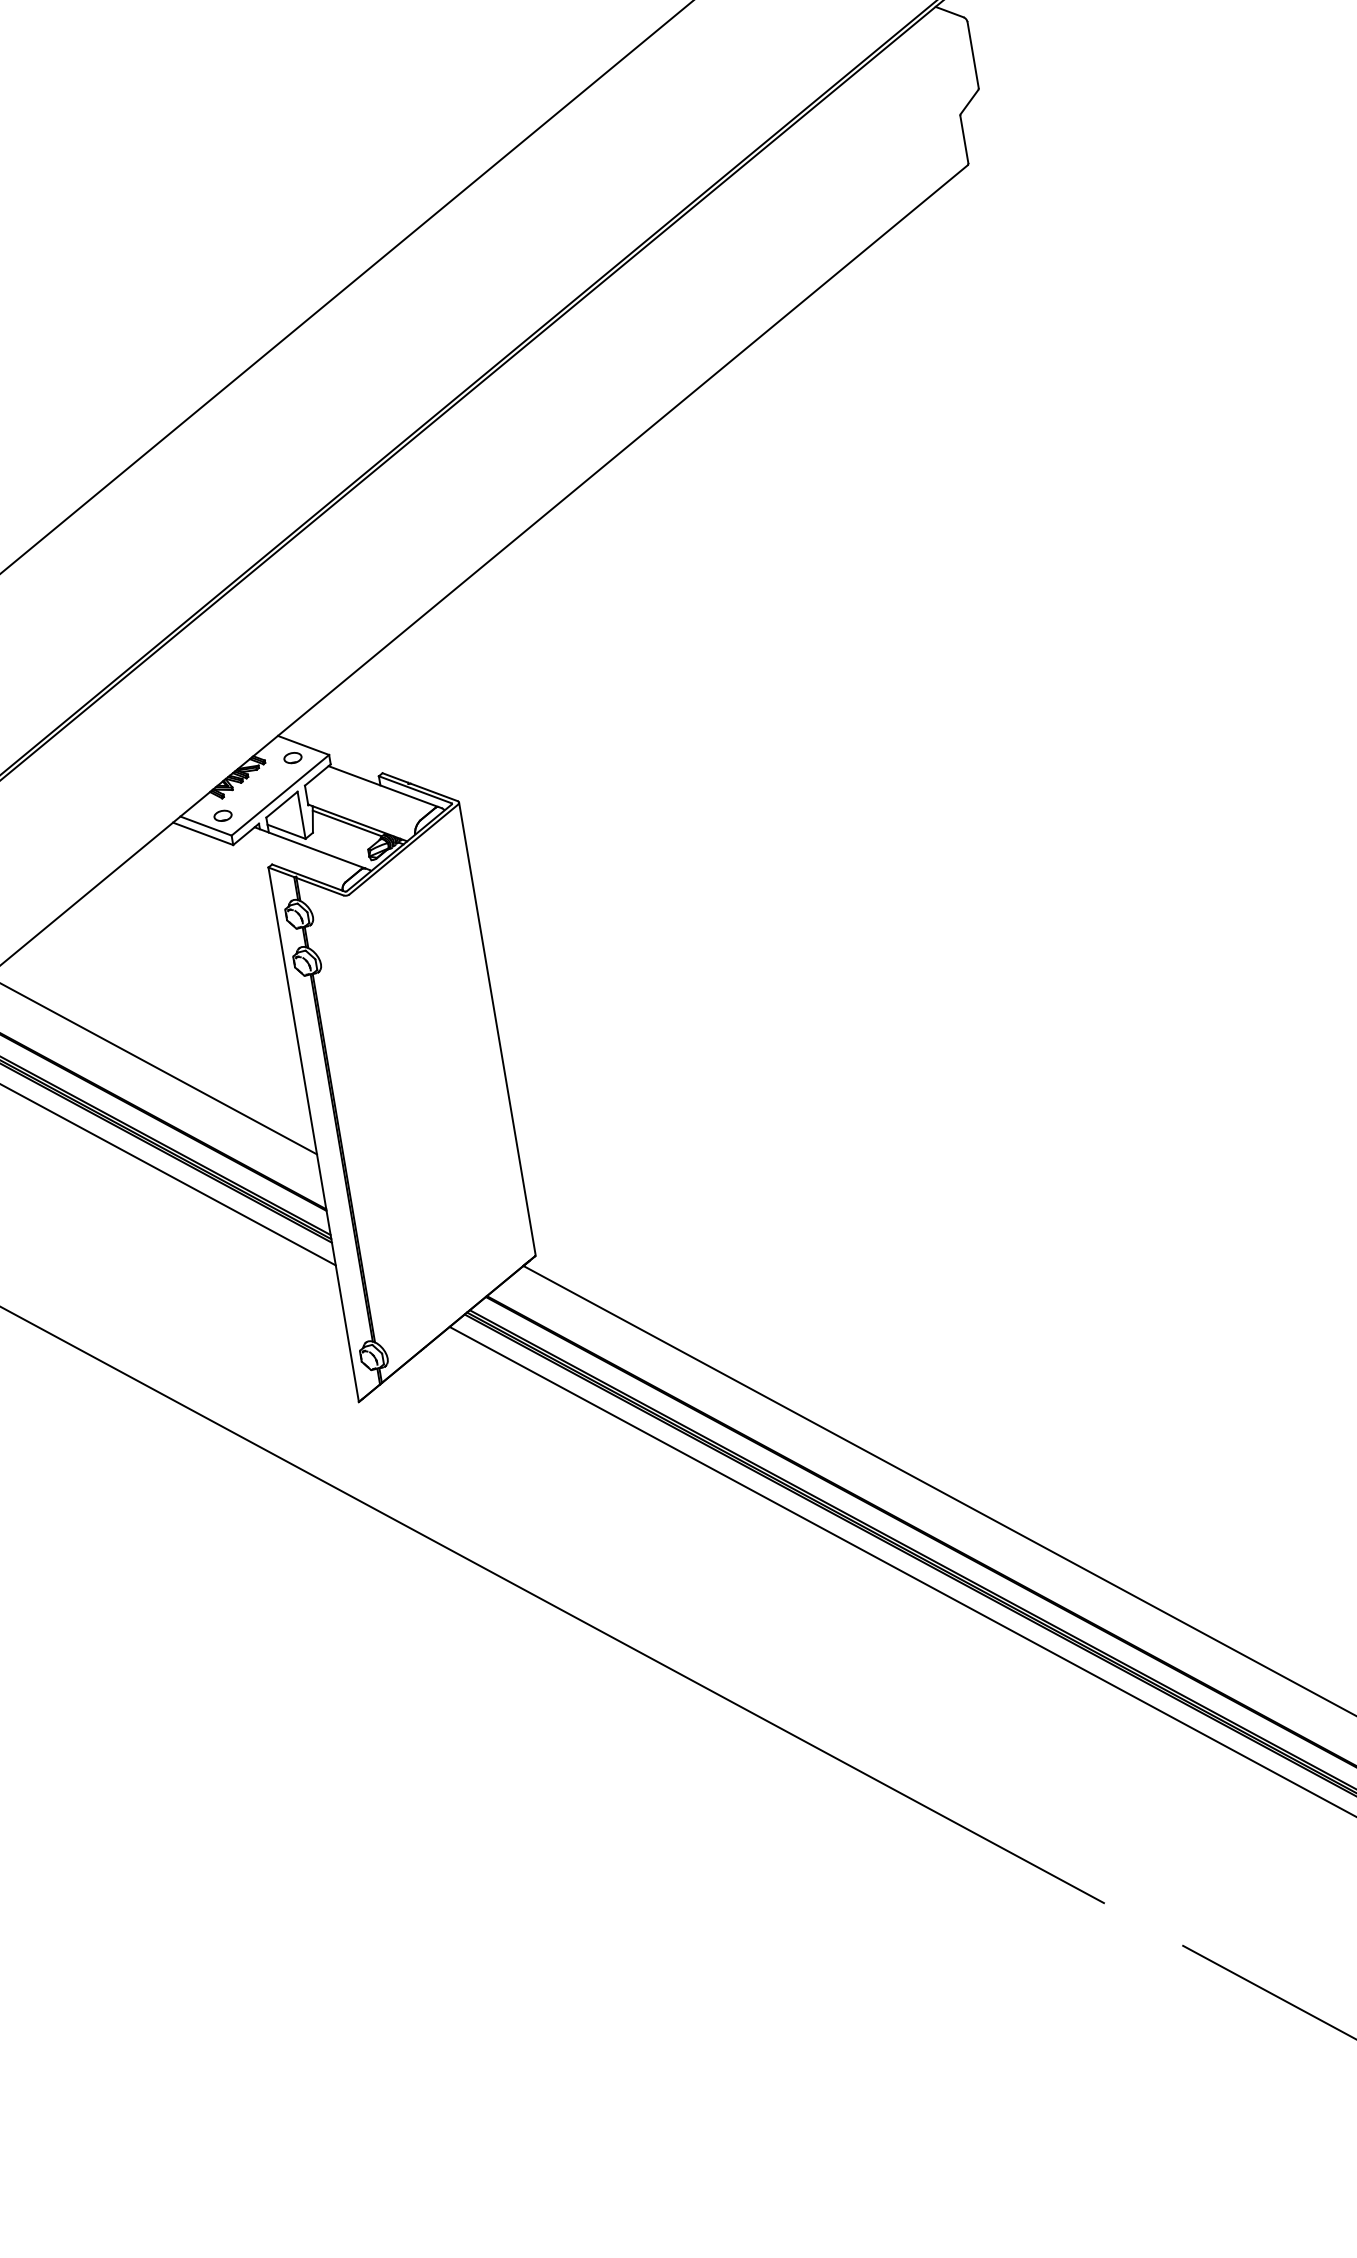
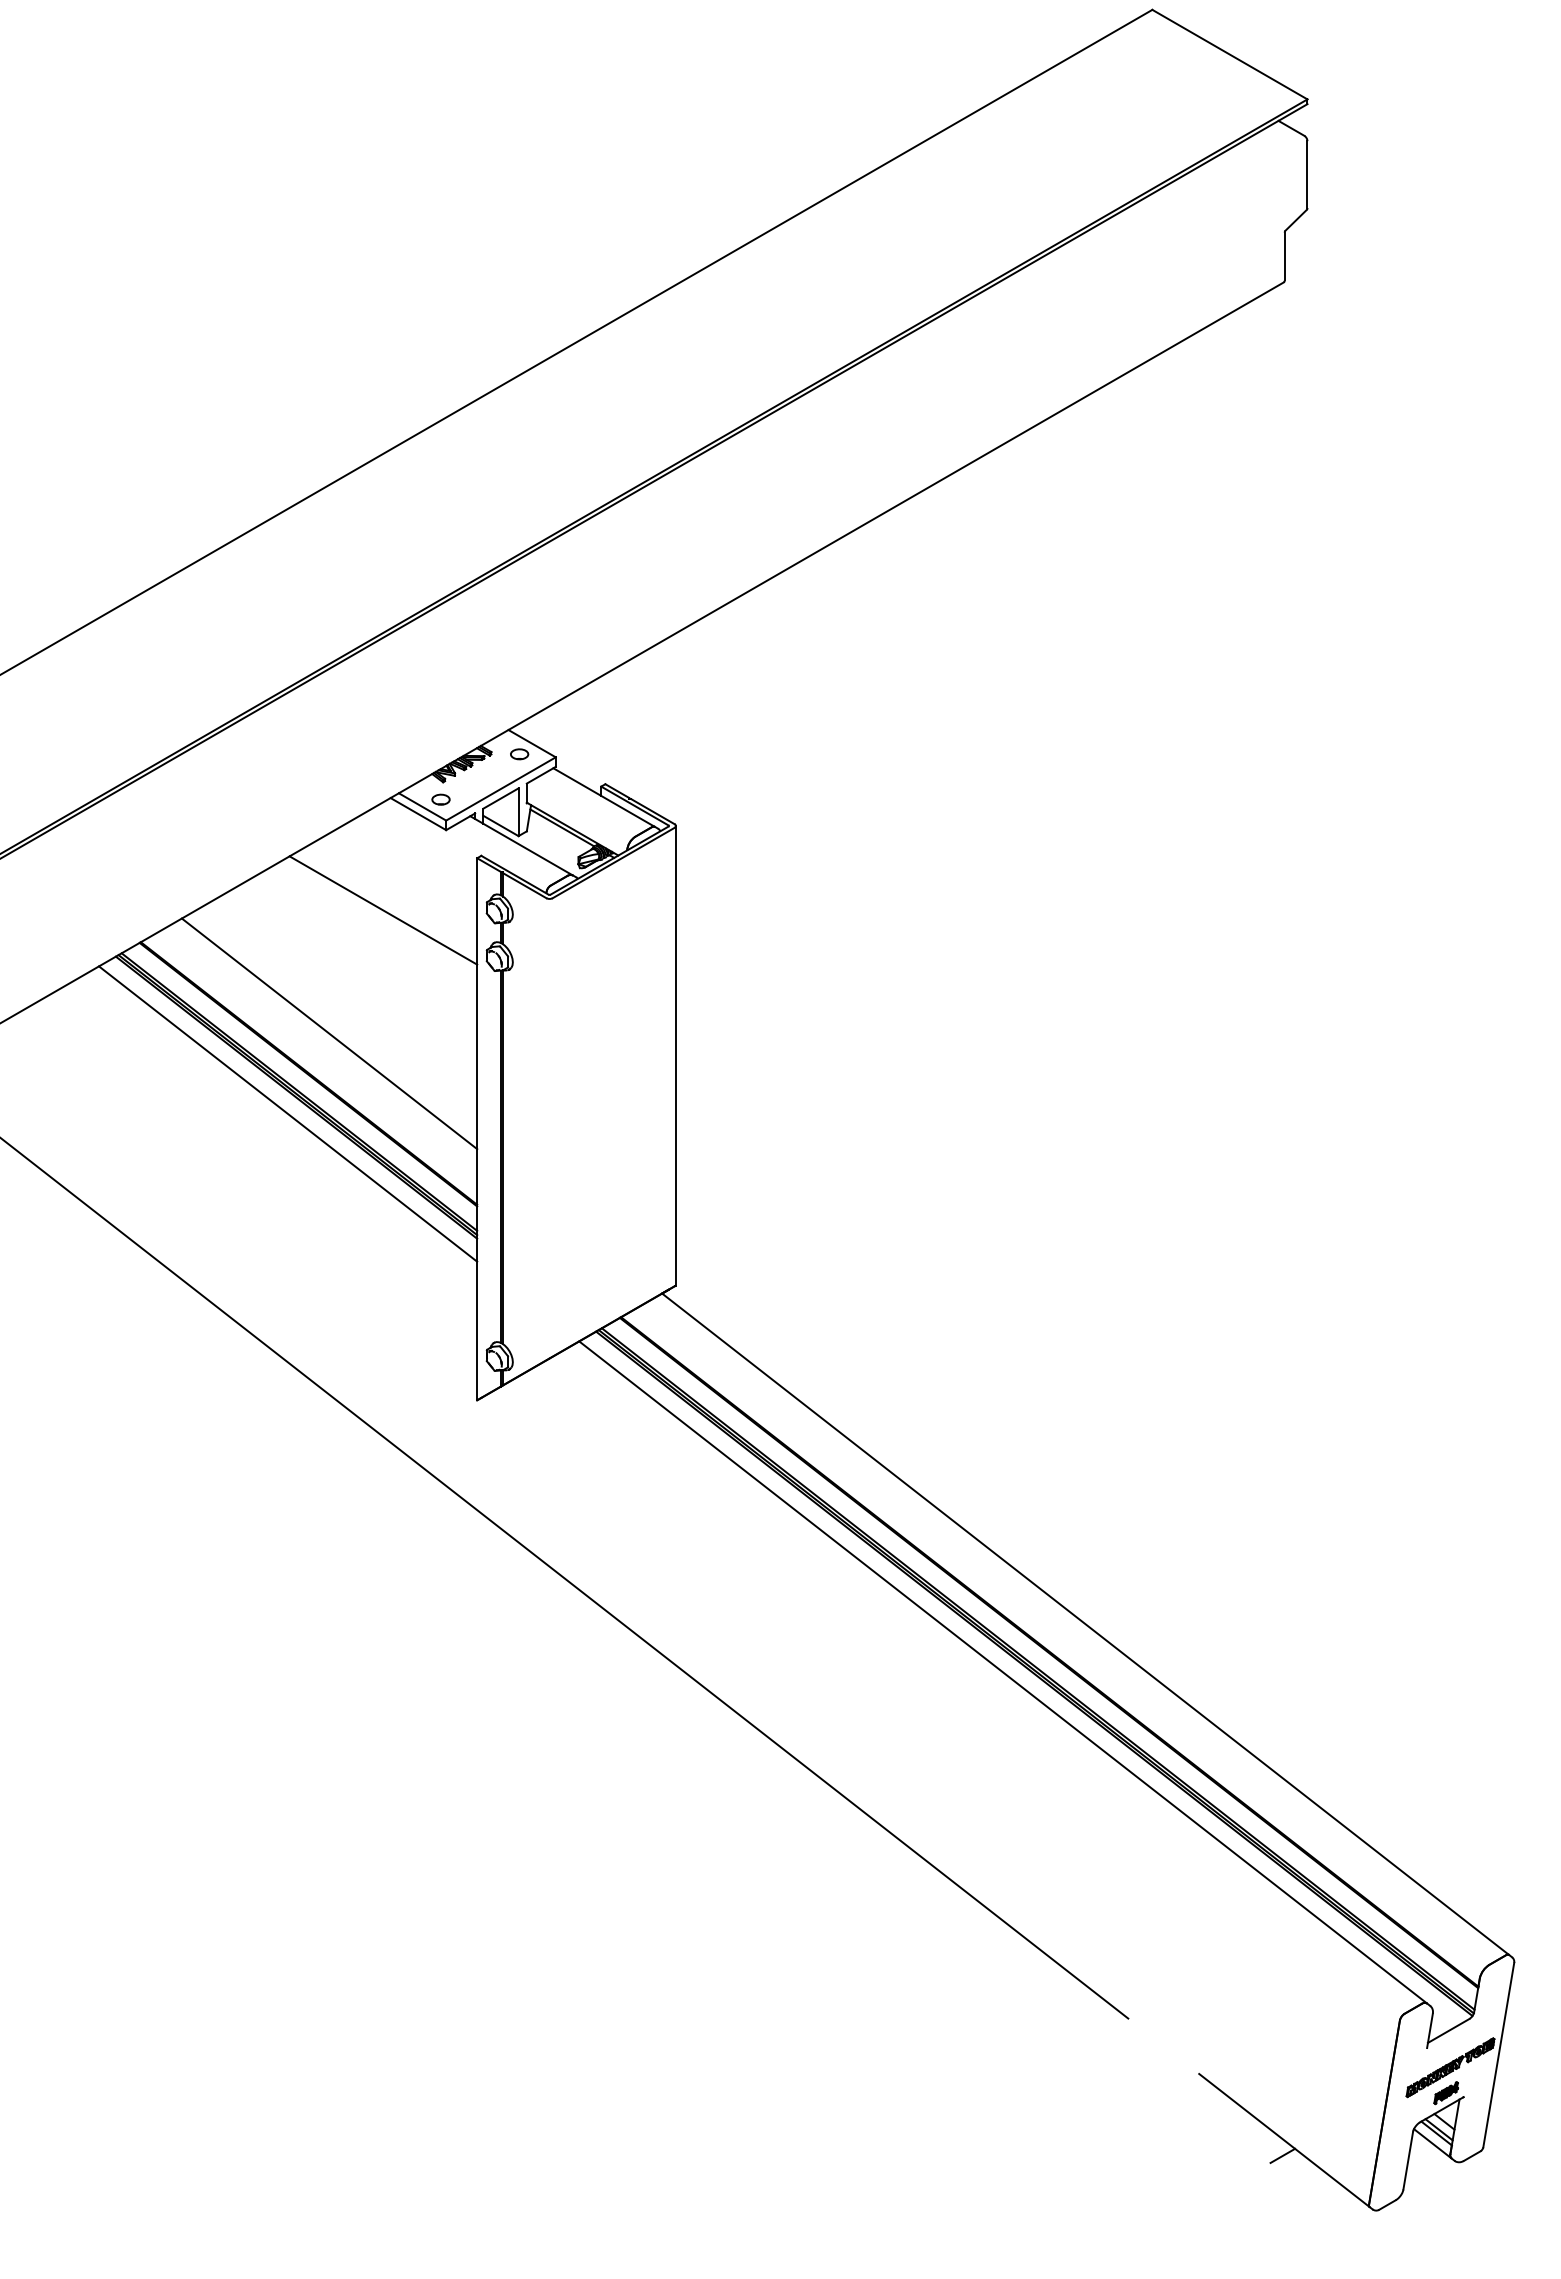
line: (184, 934) -> (383, 910), added
line: (1278, 2012) -> (1282, 2155), added

